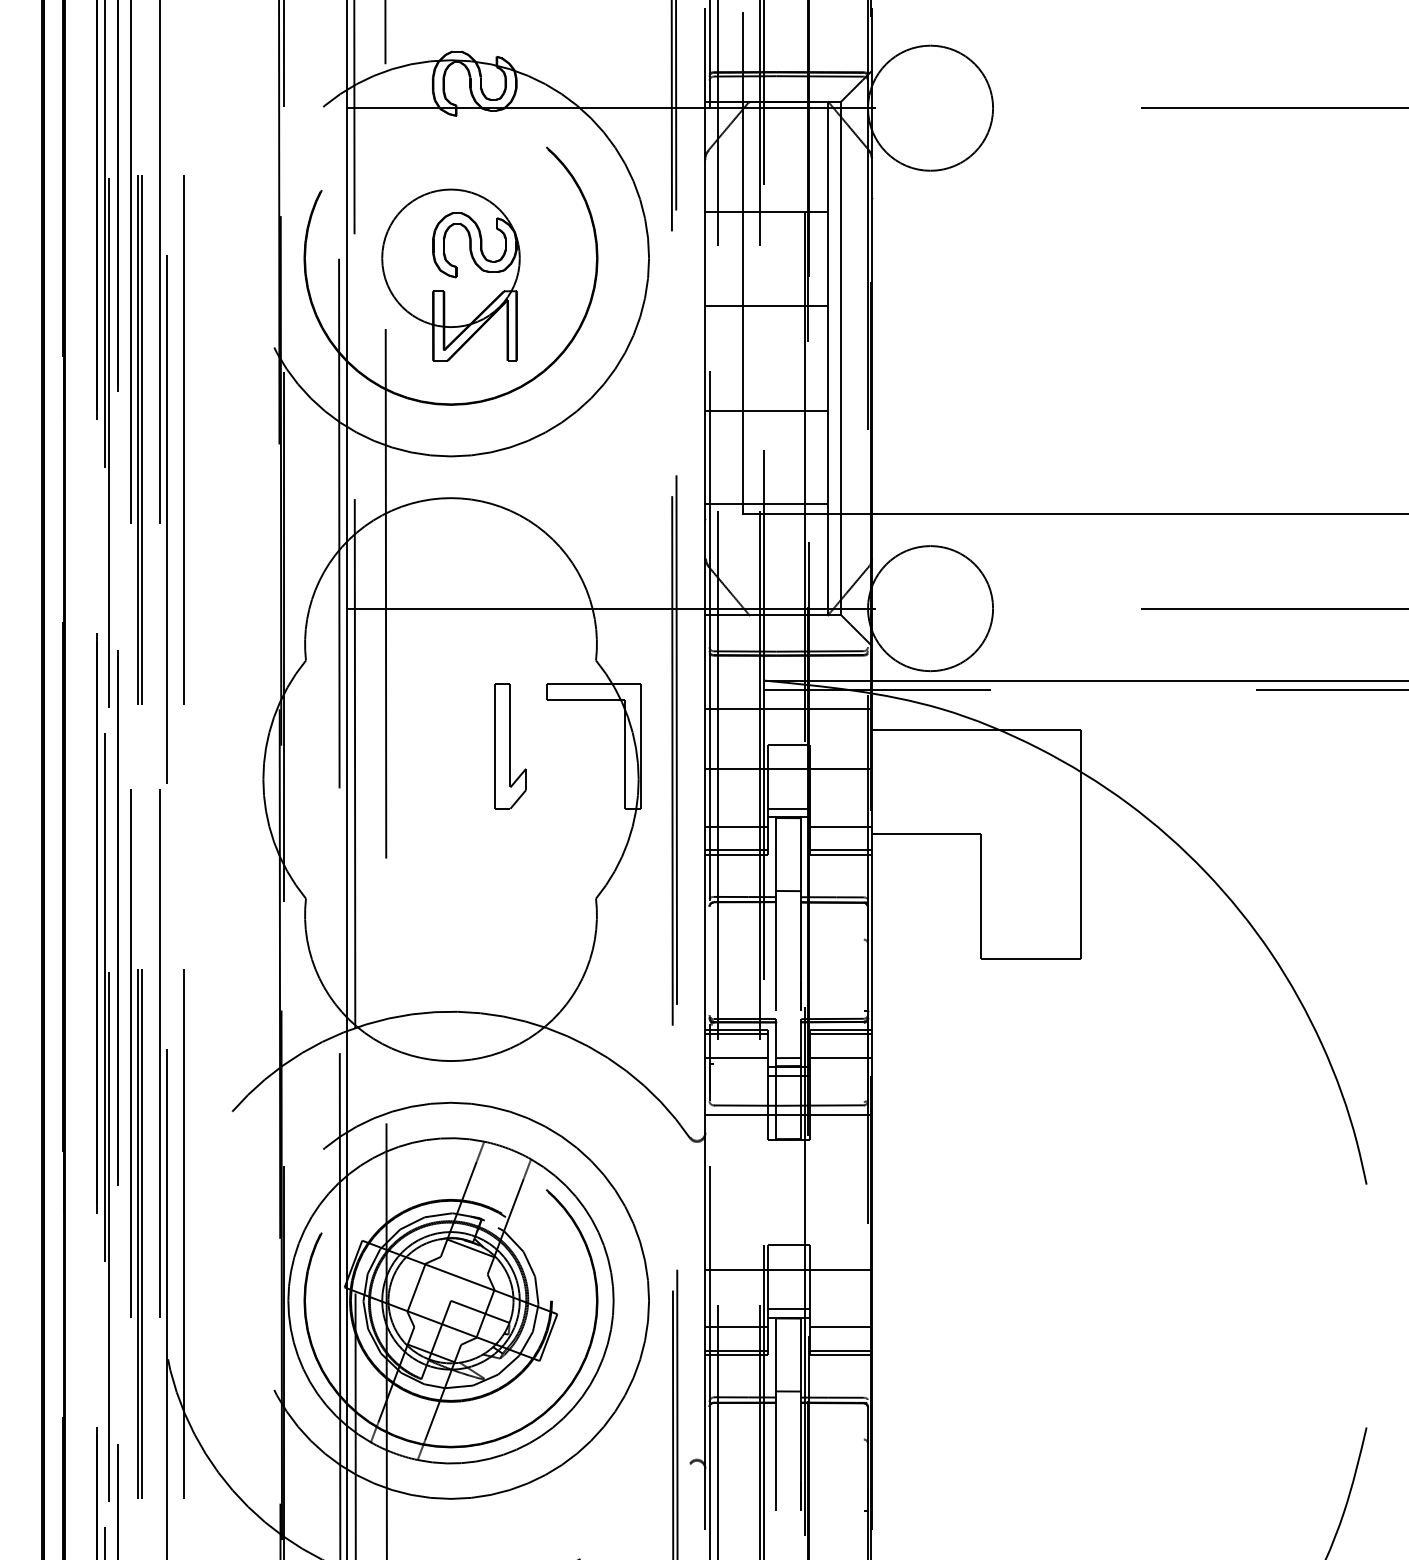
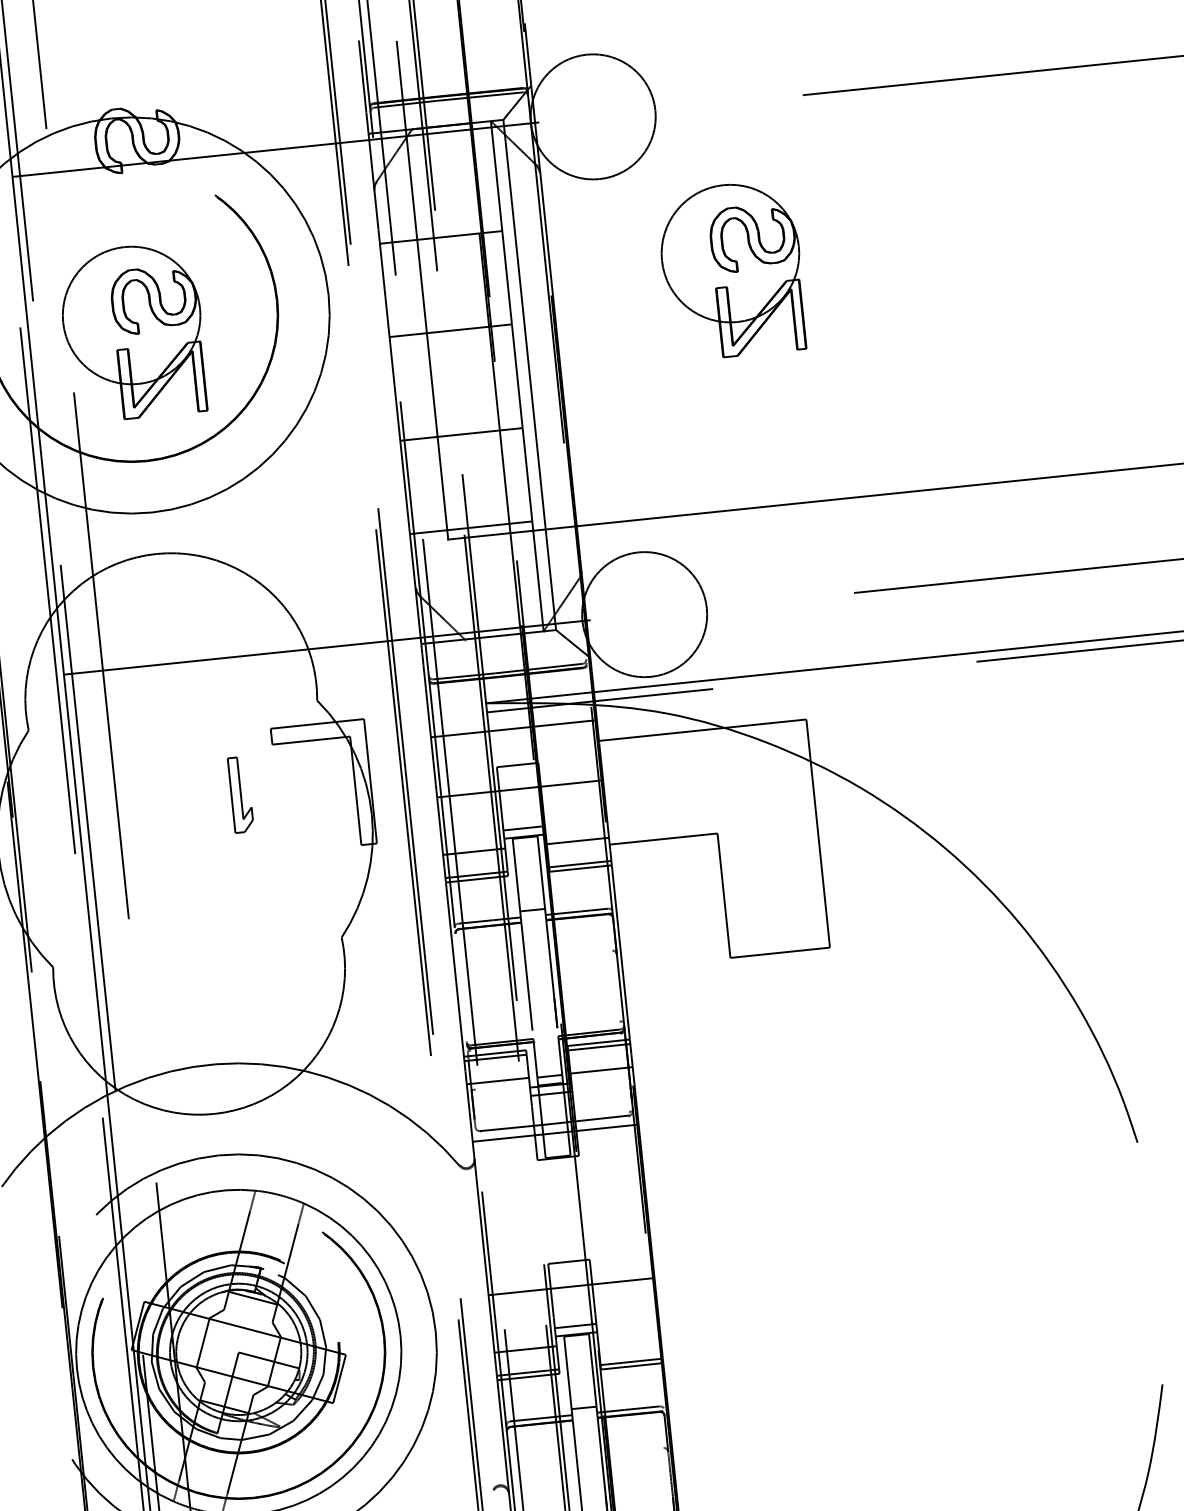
part: (1052, 274) -> (731, 269), added
part: (510, 746) -> (240, 794), size x0.6
line: (840, 1327) -> (628, 1338), removed

